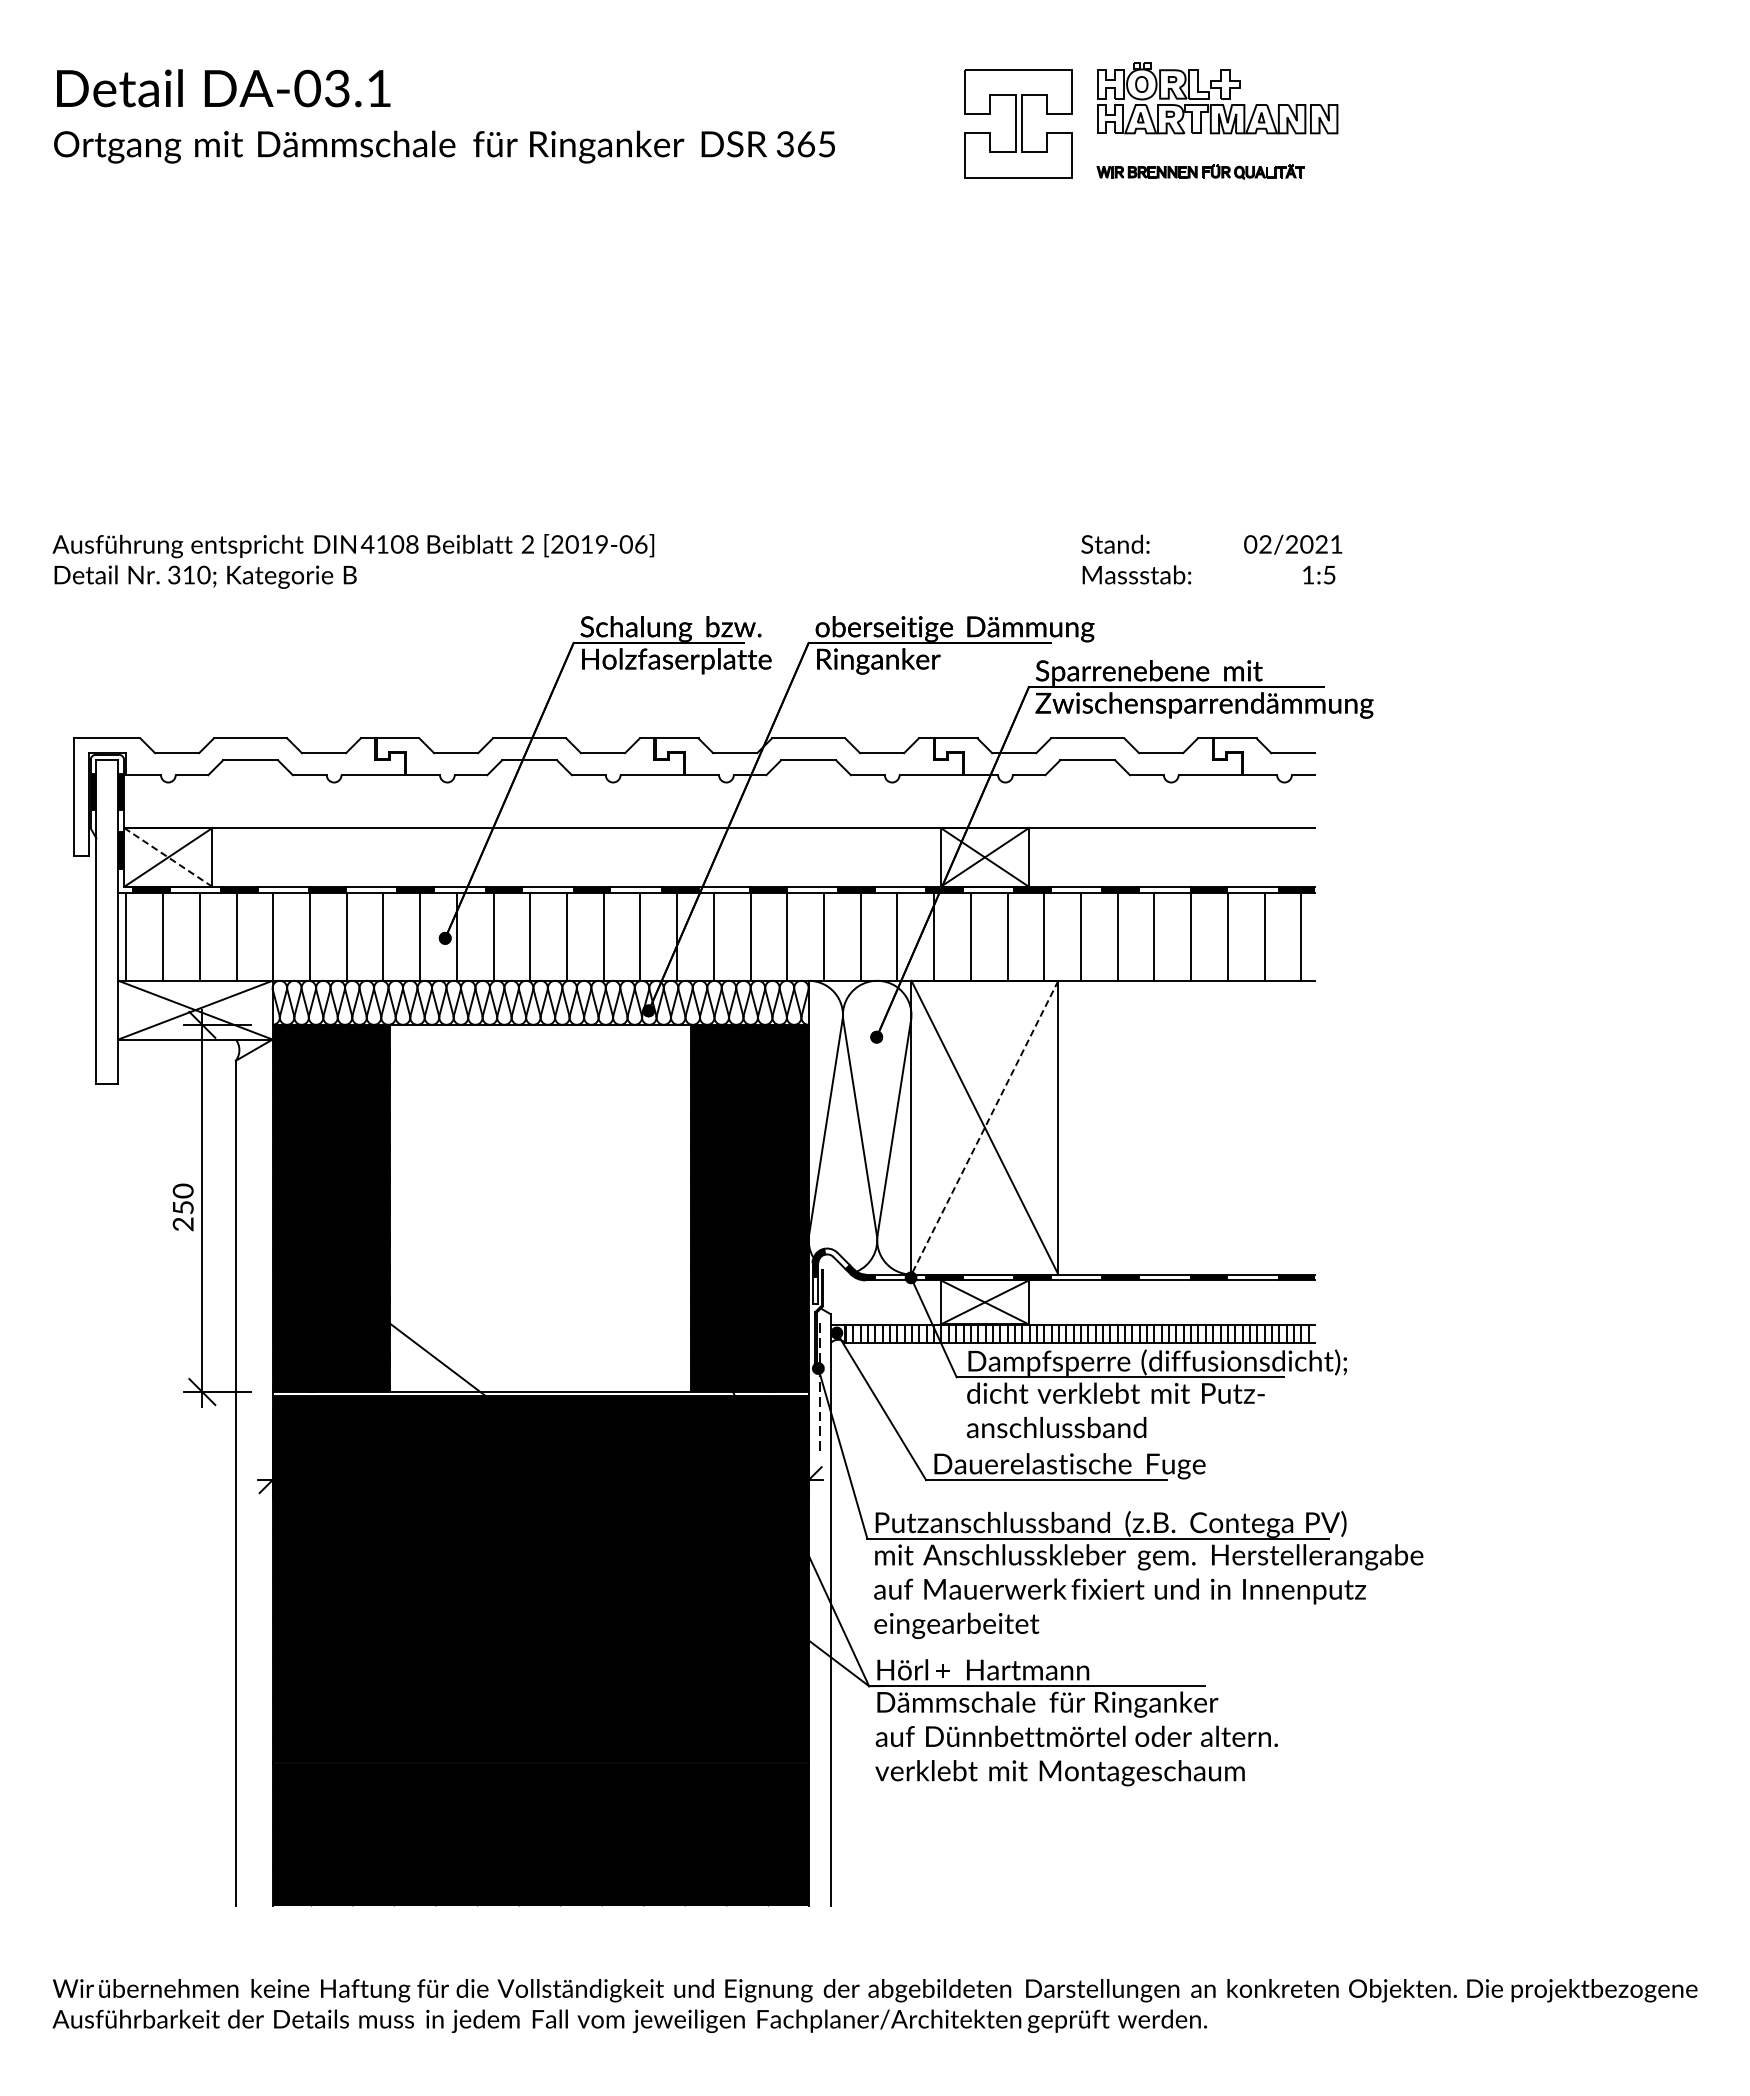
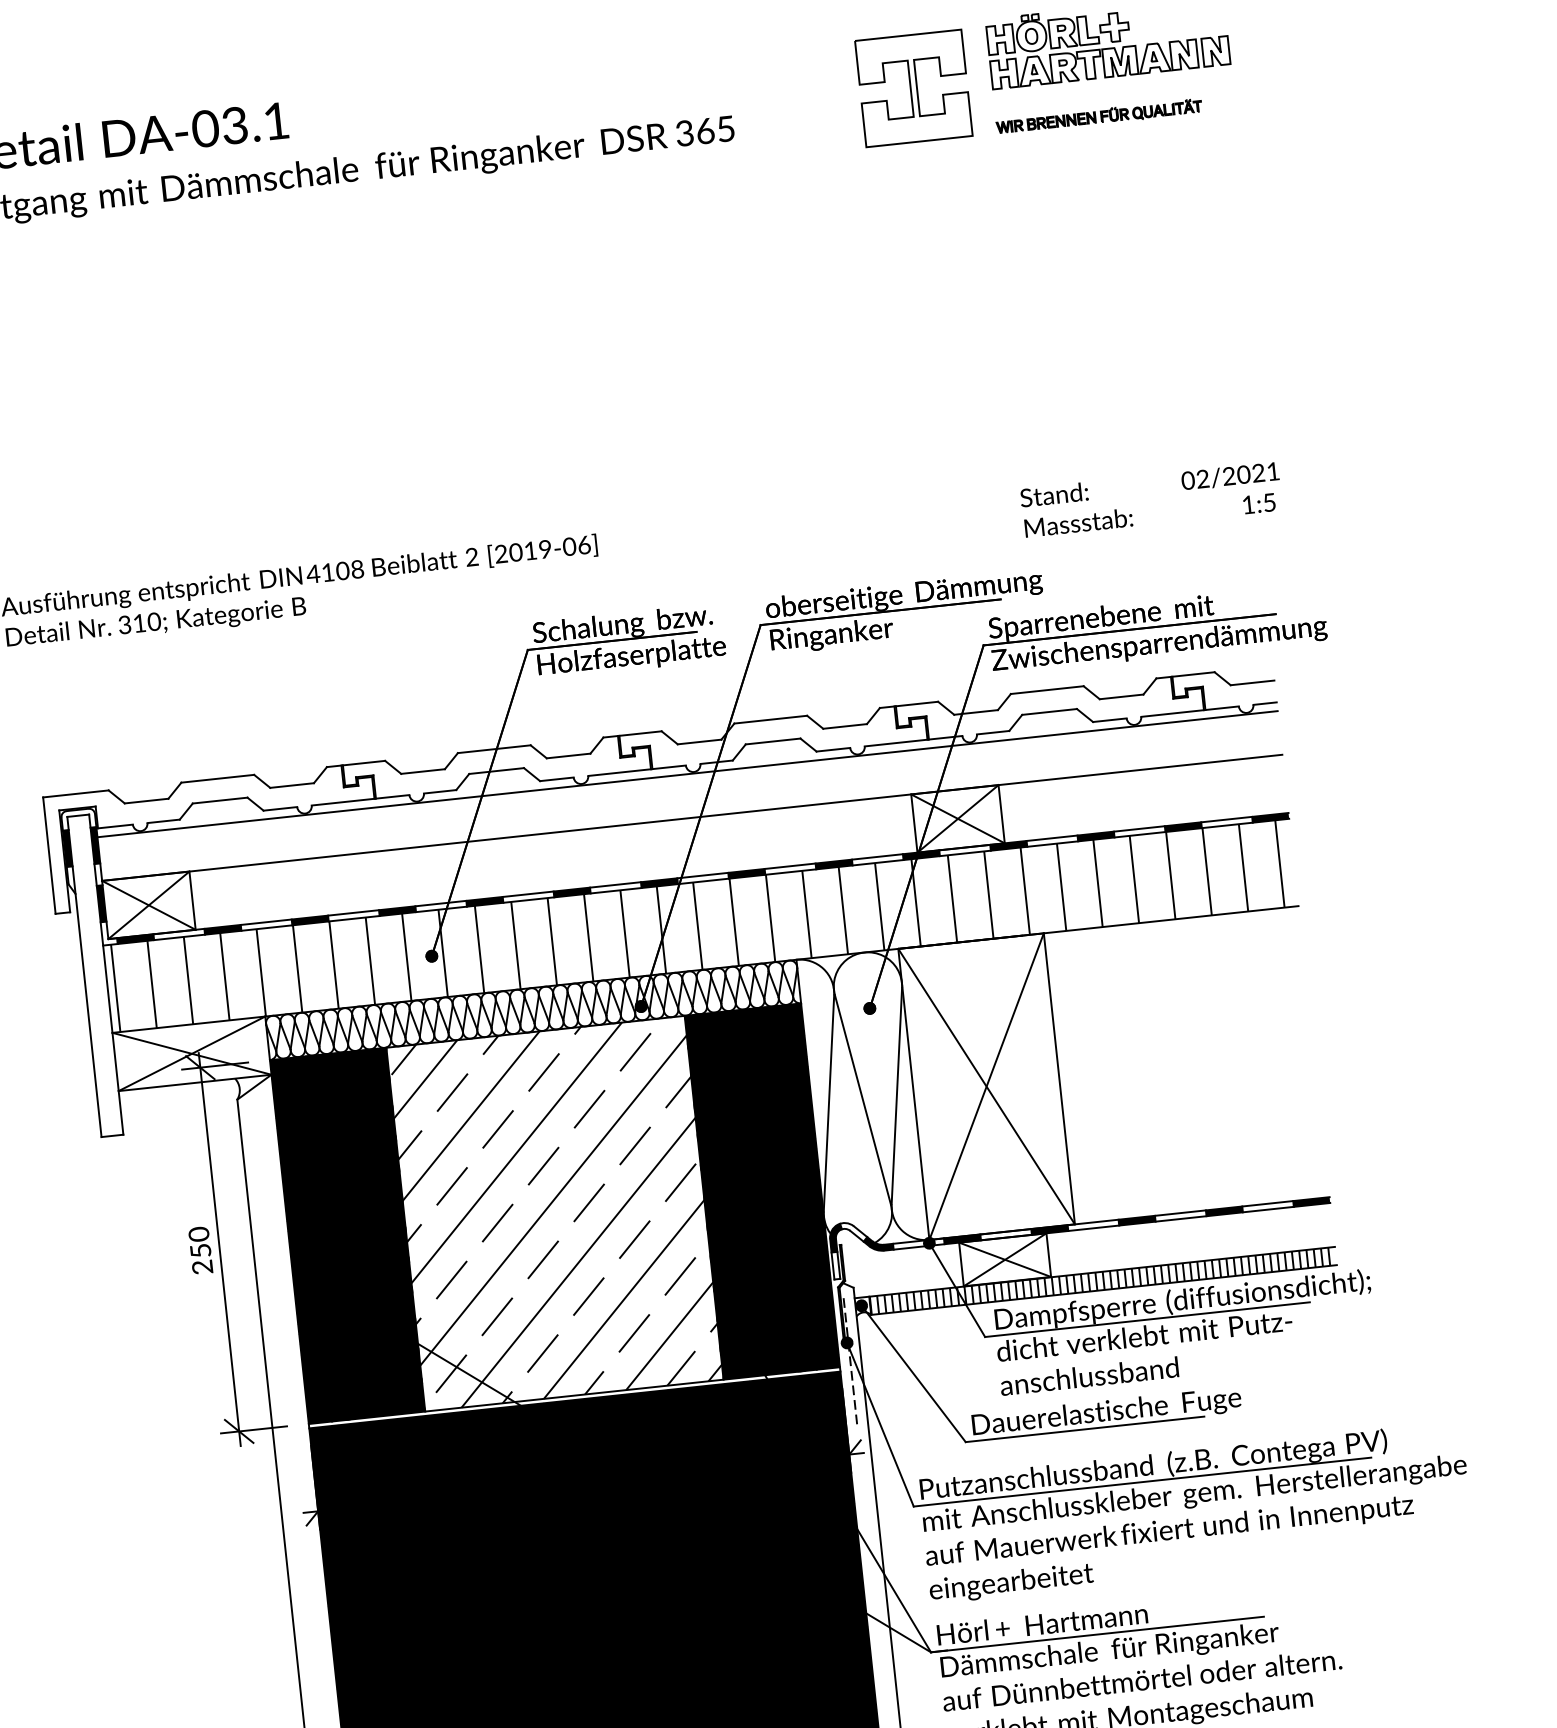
line: (719, 784) -> (687, 774), added
line: (168, 857) -> (149, 905), dashed -> solid
line: (984, 1128) -> (986, 1087), dashed -> solid
hatch: (540, 1208) -> (554, 1213), added

